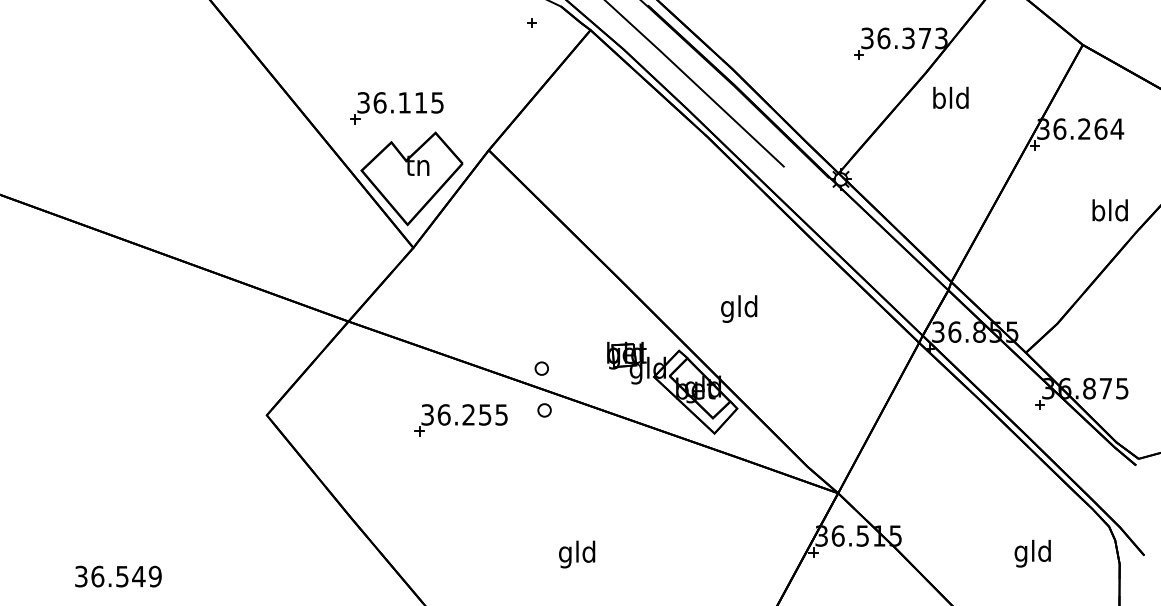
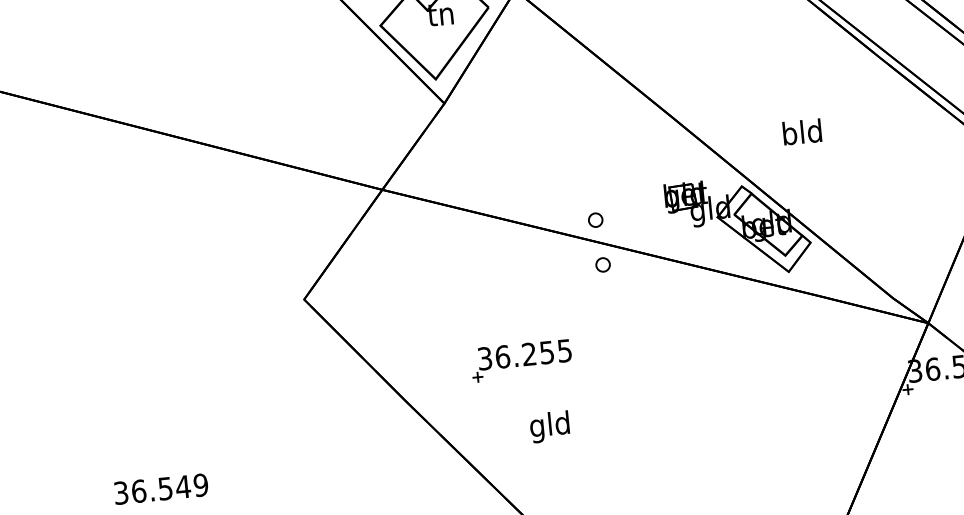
text: (727, 308) -> (789, 135), gld -> bld
part: (460, 420) -> (521, 361), moved
text: (577, 554) -> (550, 426), moved

